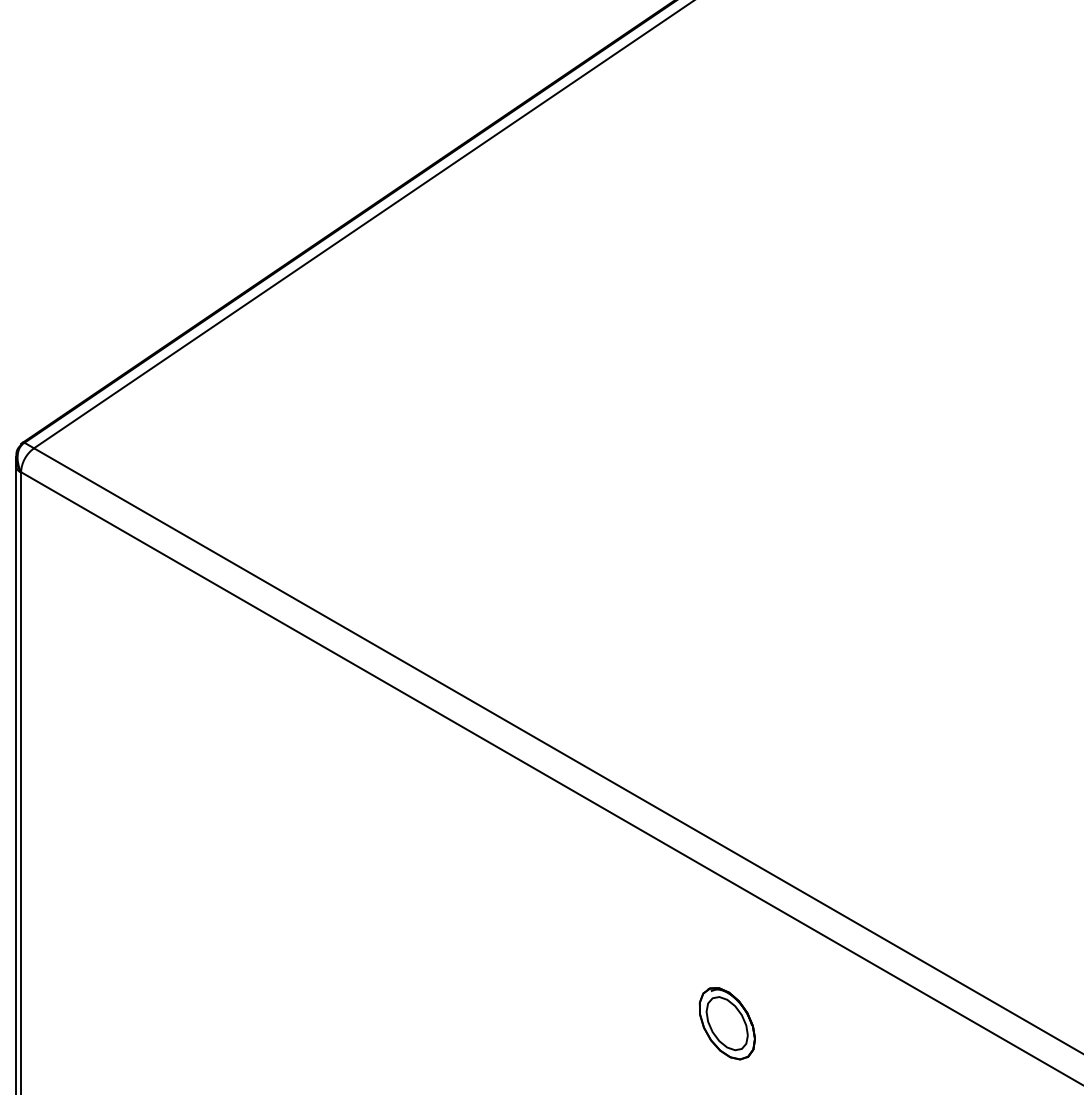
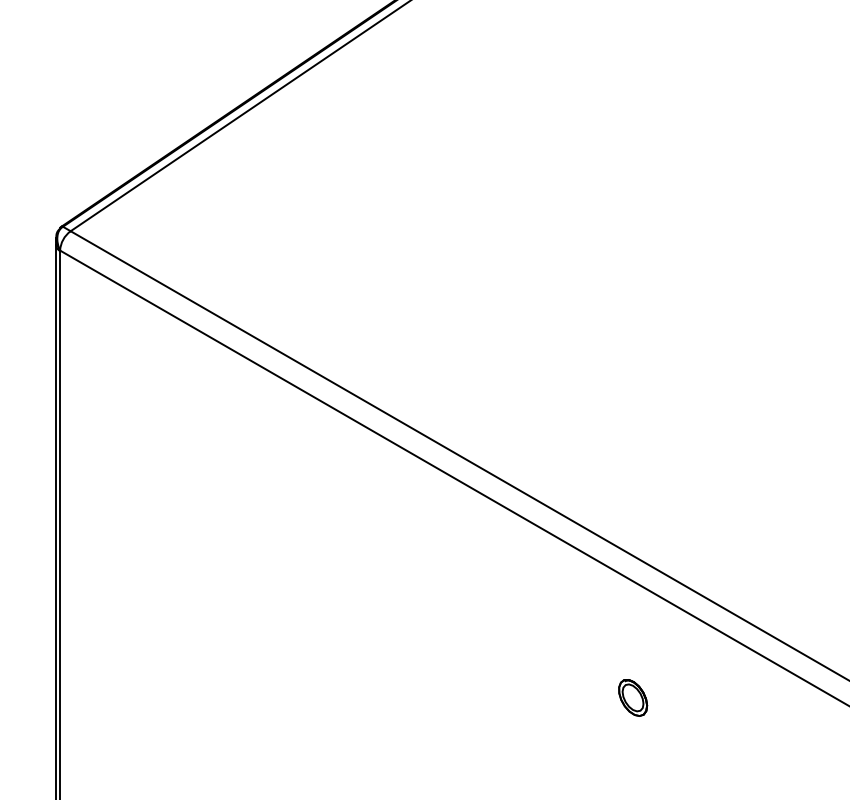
part: (727, 1023) -> (633, 697), size x0.62

